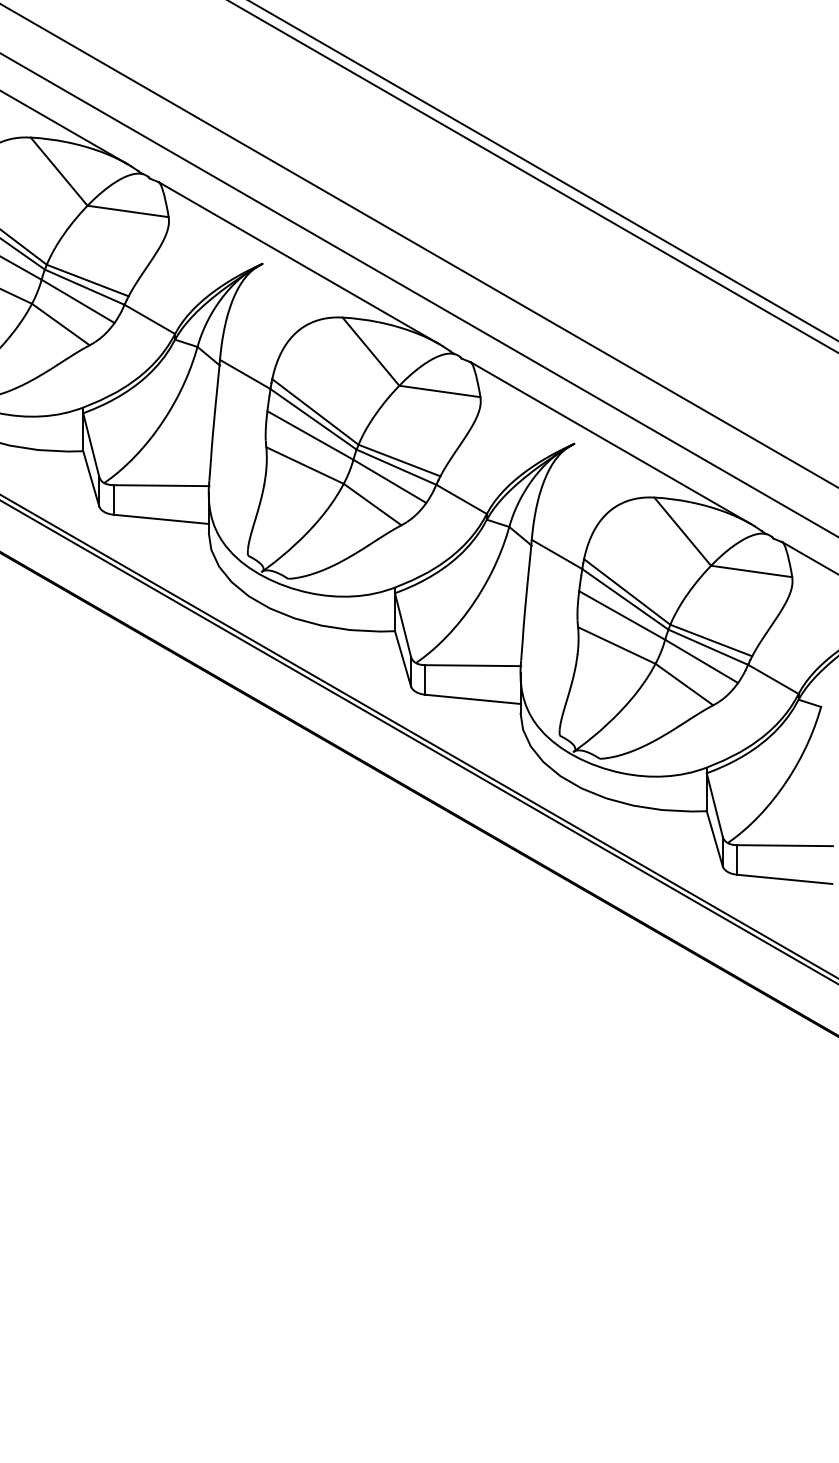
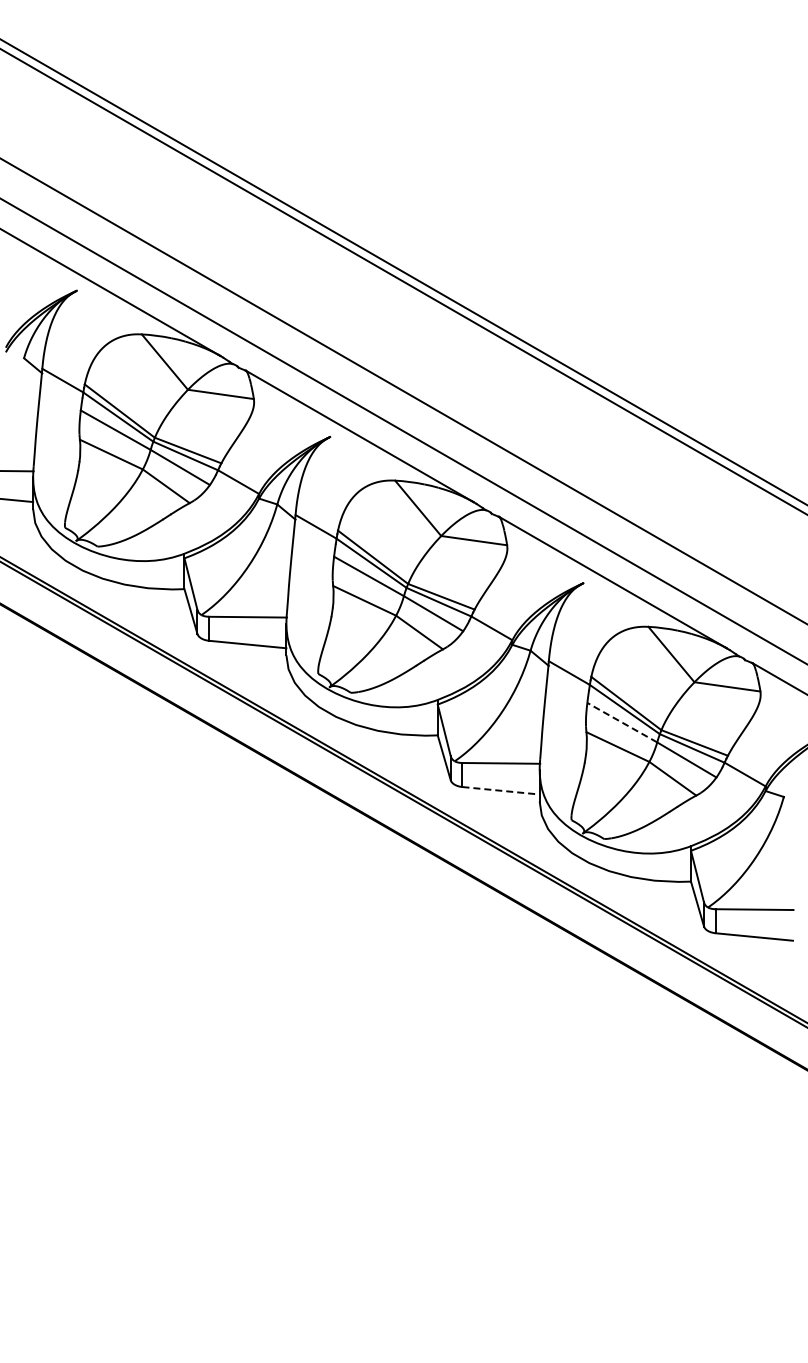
line: (621, 615) -> (621, 722), solid -> dashed
line: (473, 699) -> (501, 790), solid -> dashed

